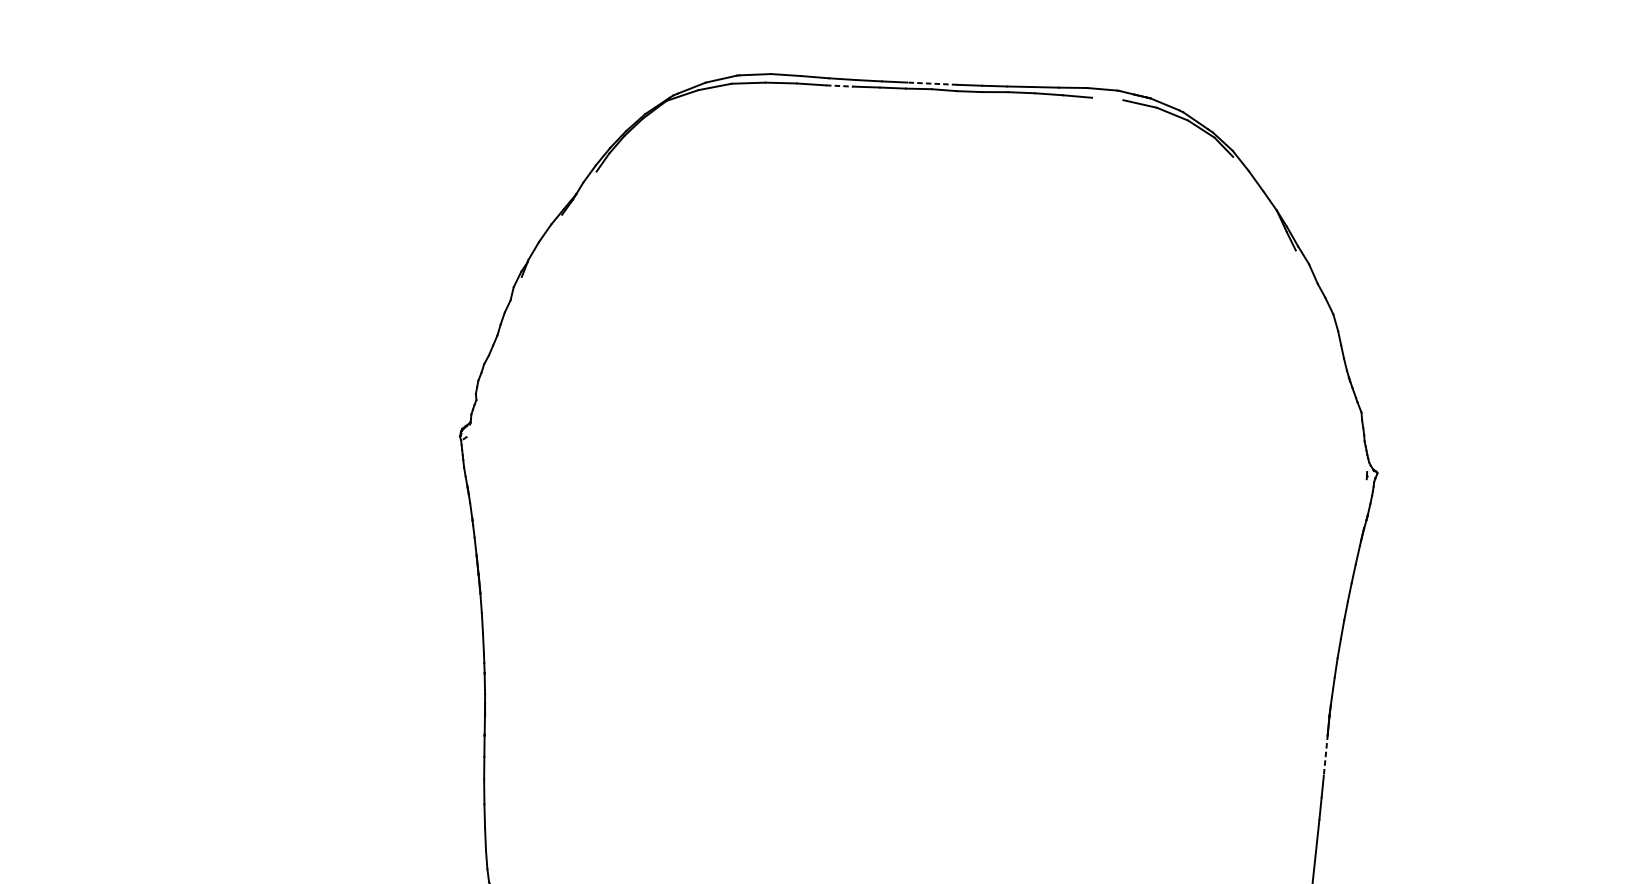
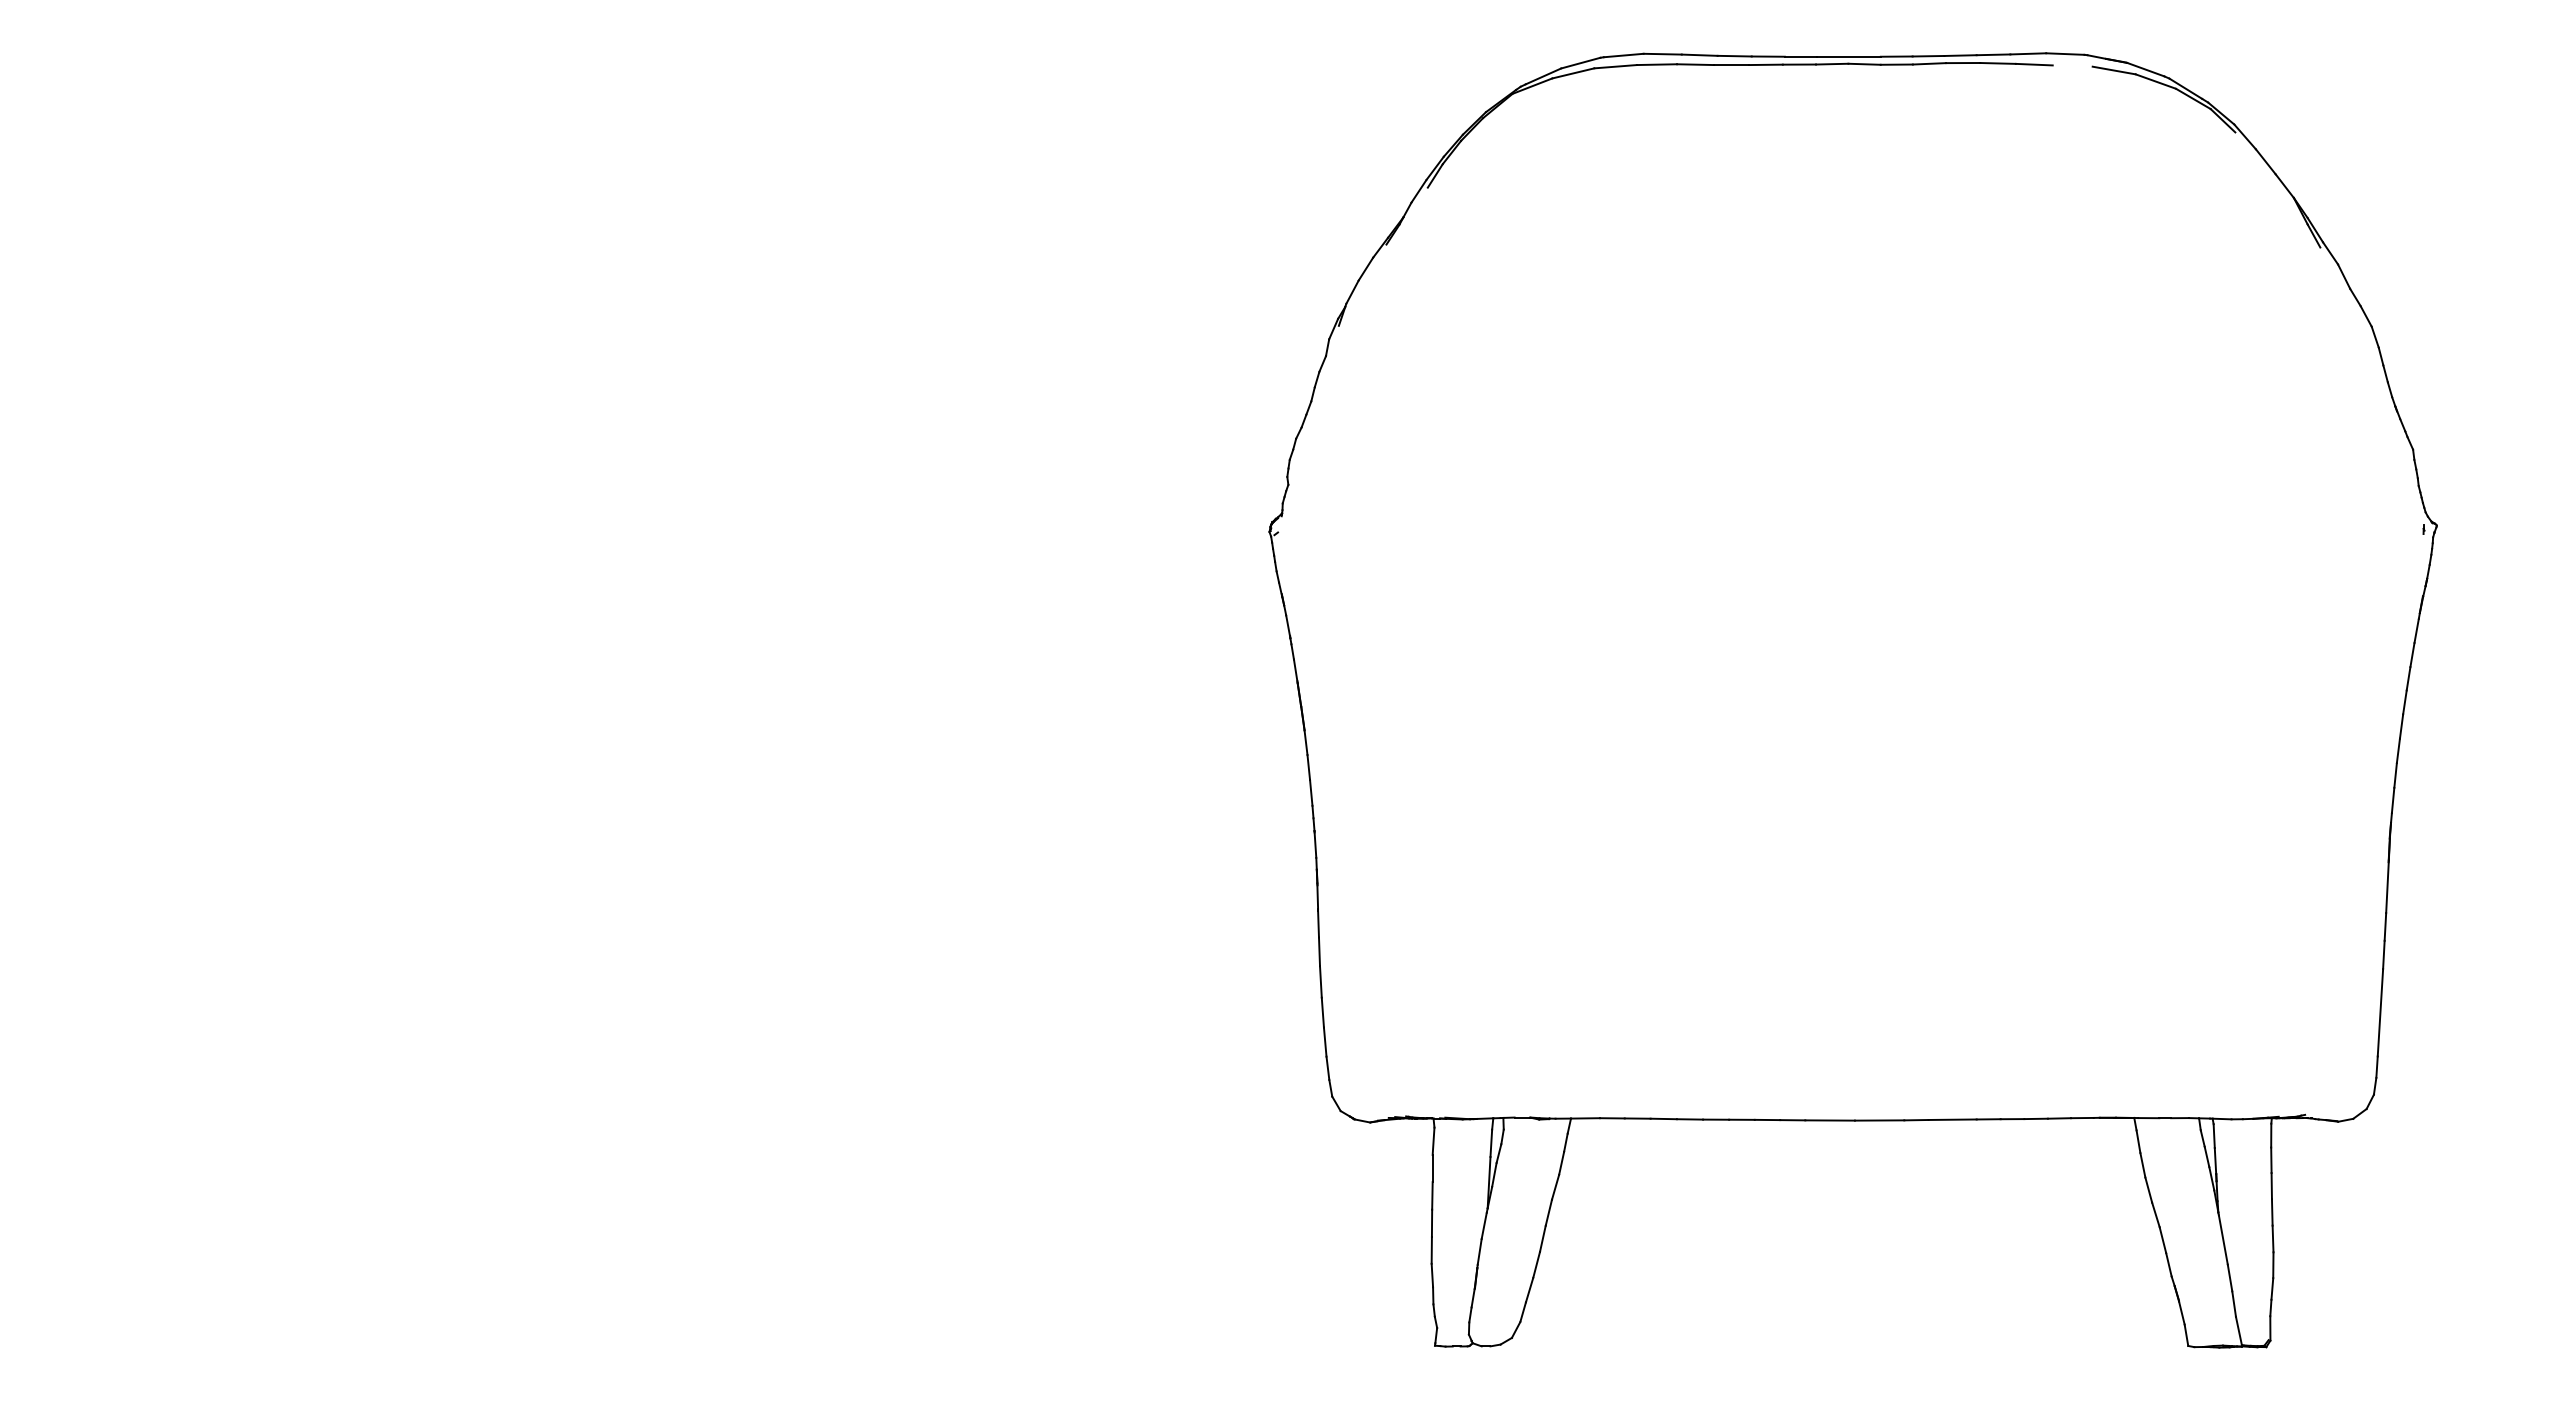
line: (932, 83) -> (1849, 56), dashed -> solid
line: (840, 86) -> (1732, 65), dashed -> solid
line: (1325, 755) -> (2387, 887), dashed -> solid

